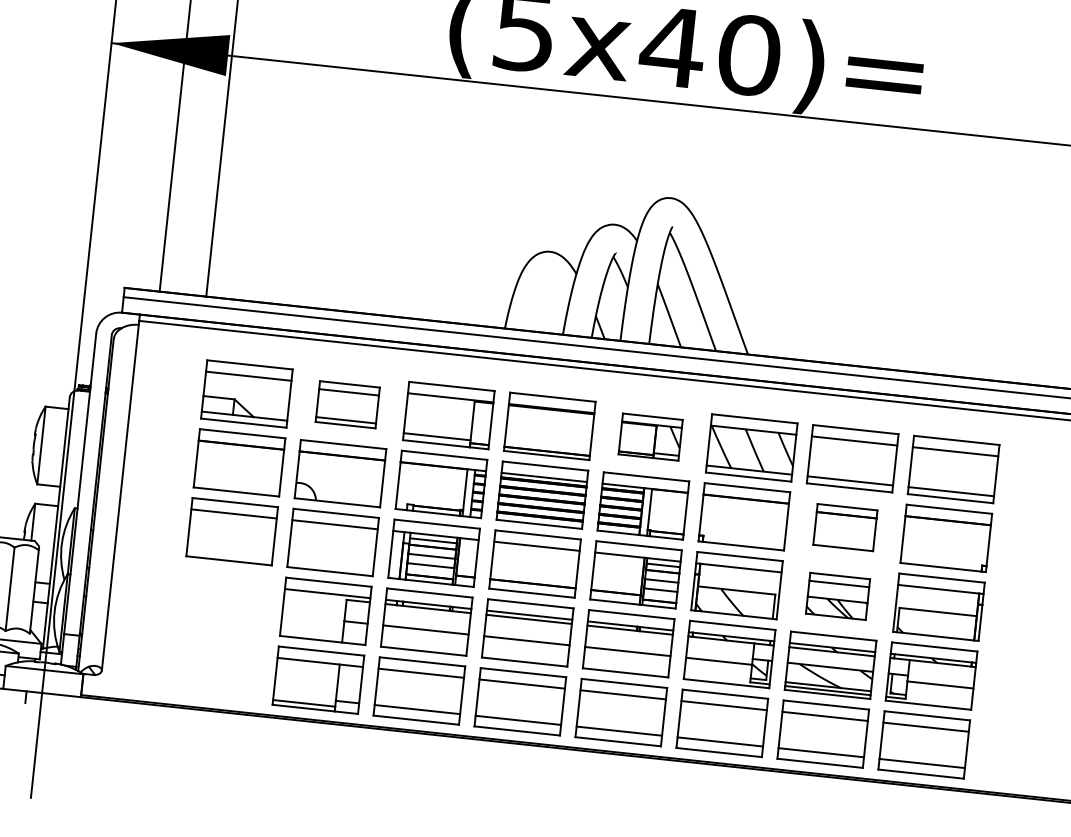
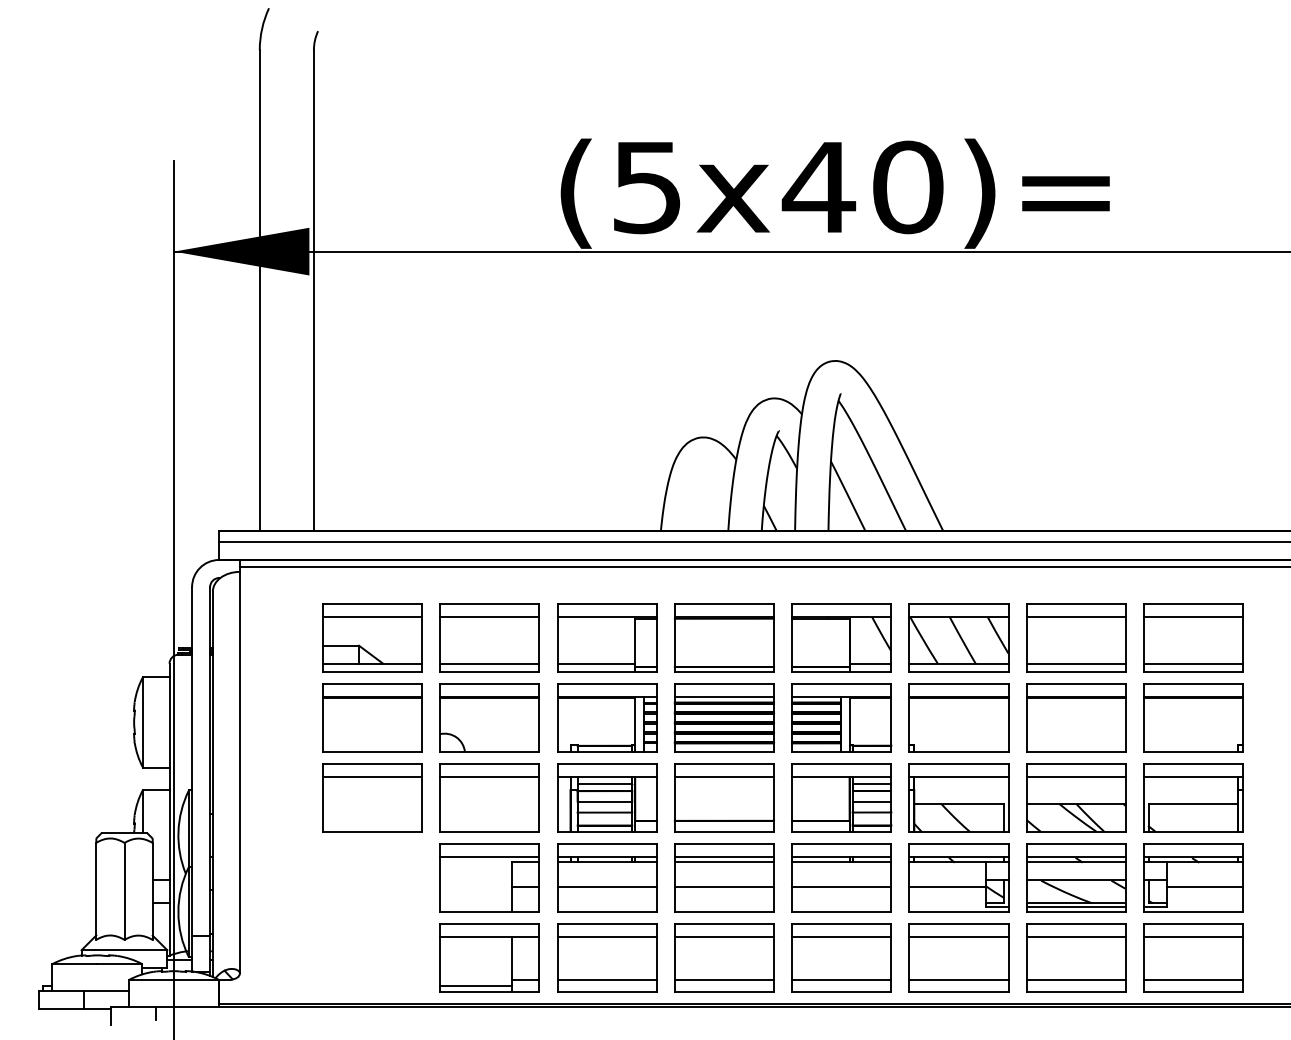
part: (347, 404) -> (489, 637), size x1.43
part: (650, 436) -> (841, 637), size x1.43
part: (845, 527) -> (1076, 717), size x1.43
part: (838, 596) -> (1076, 797), size x1.43

